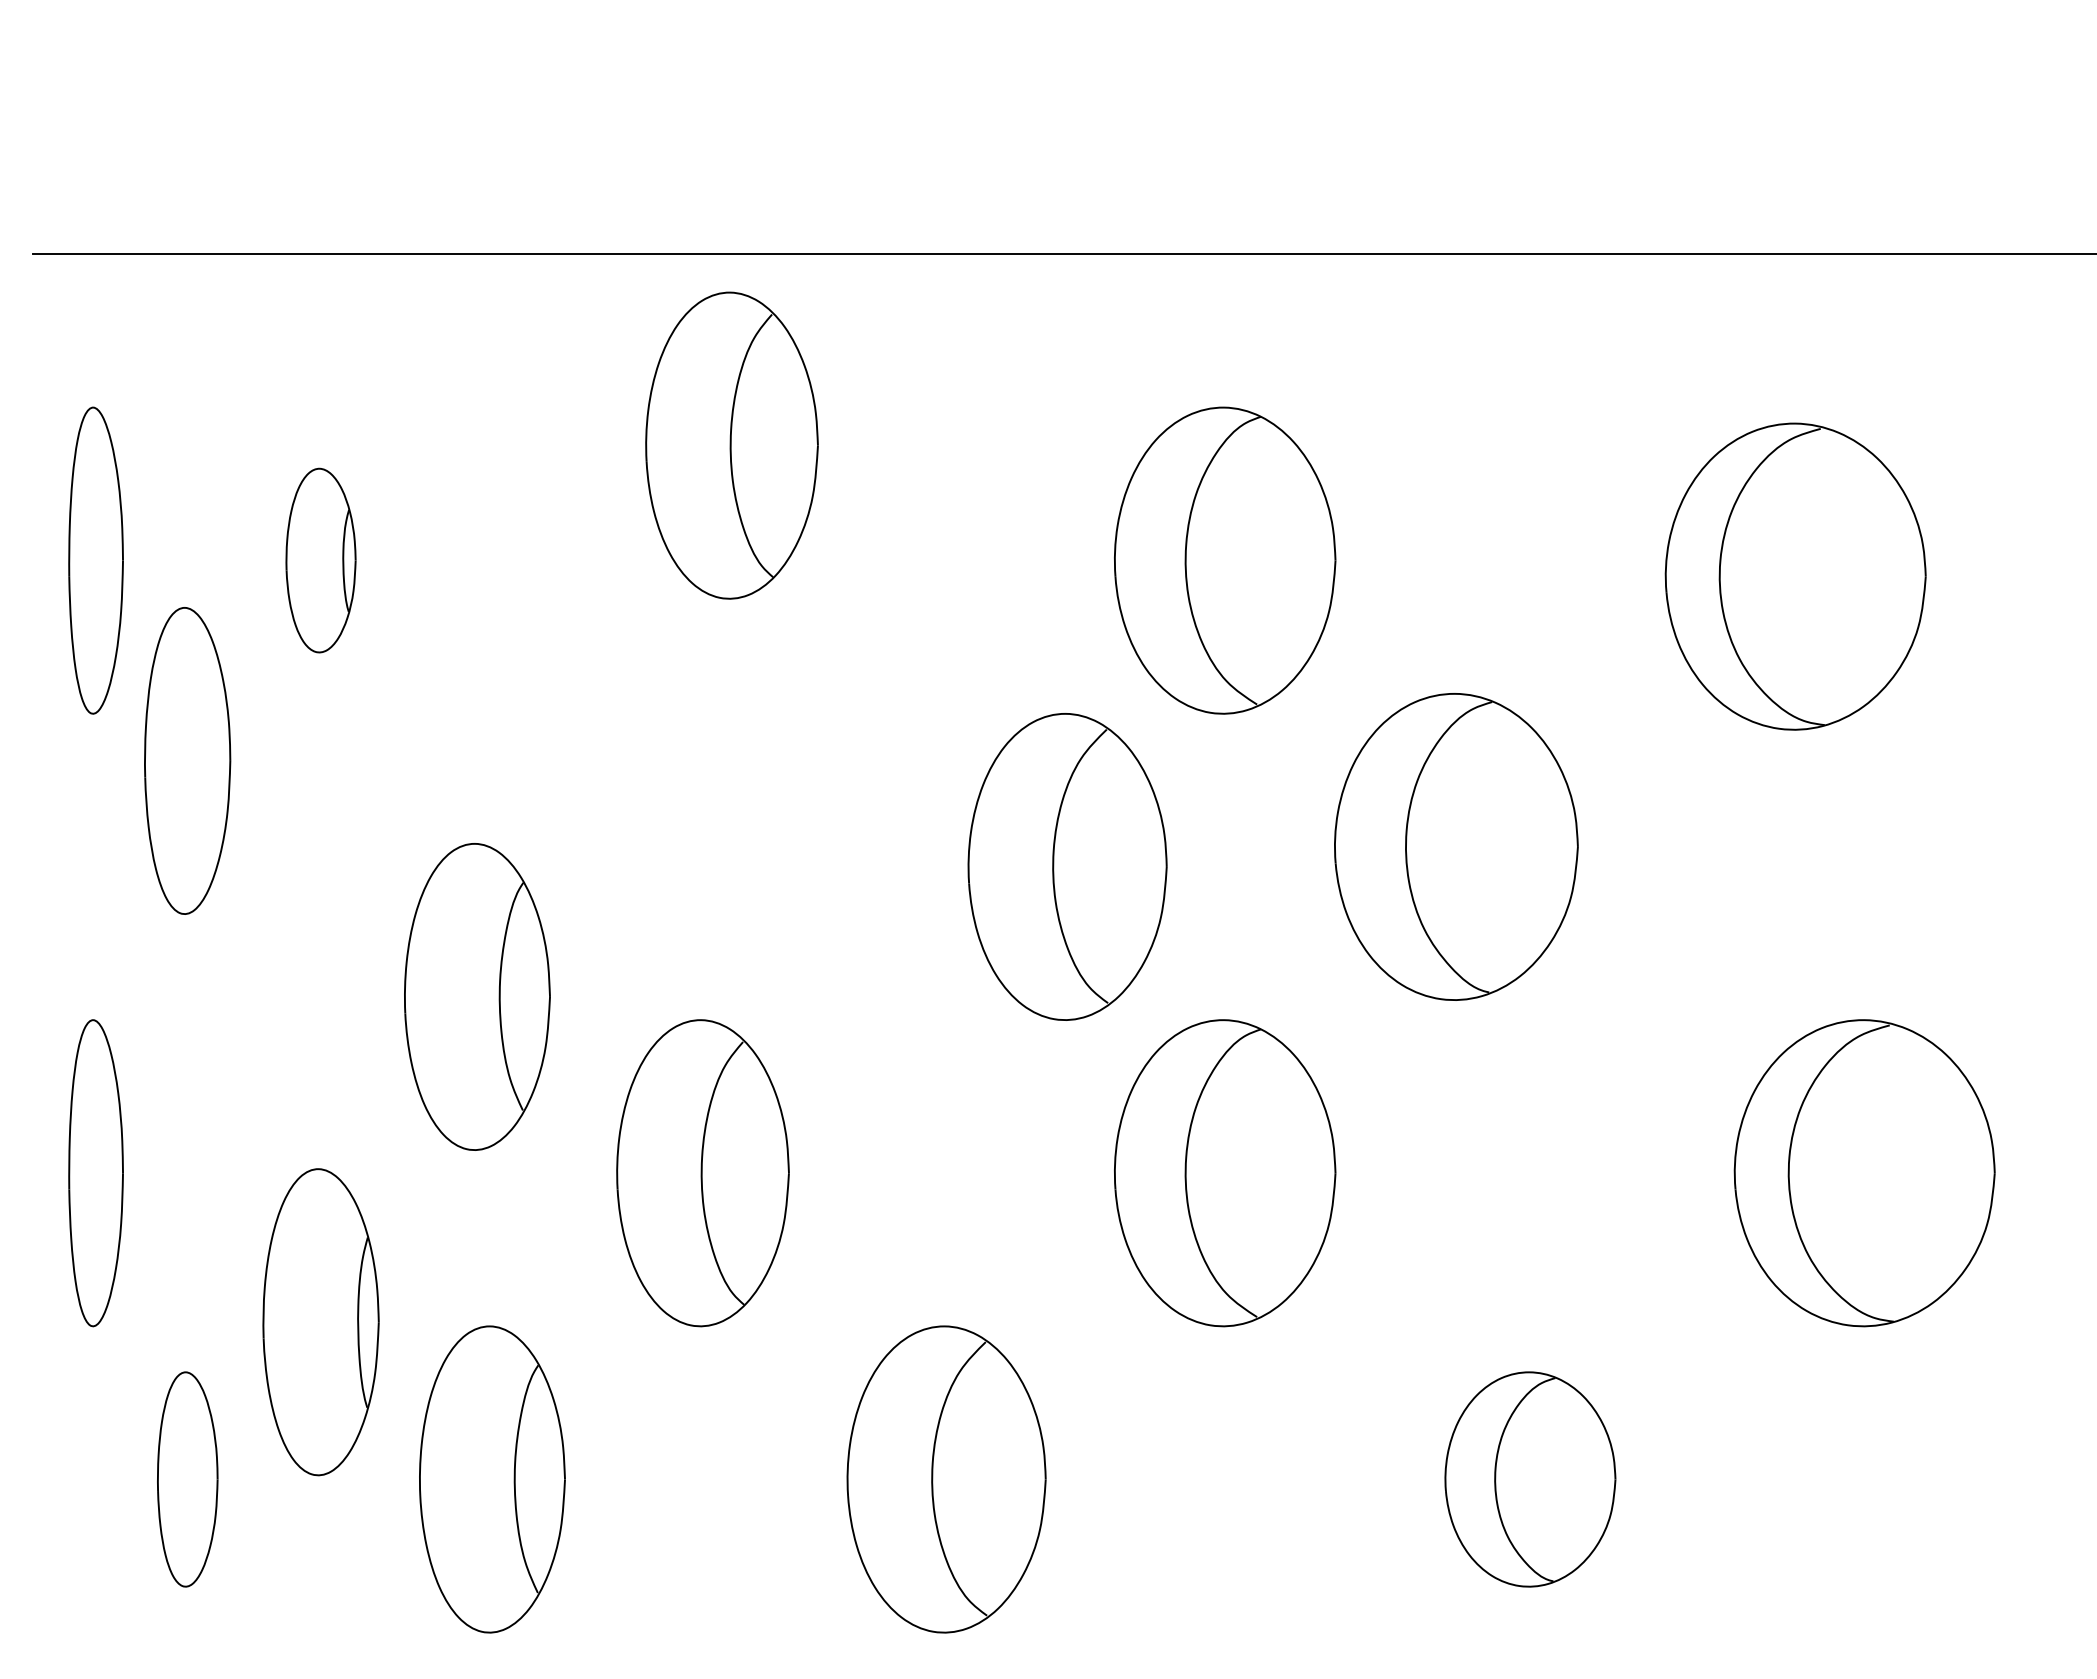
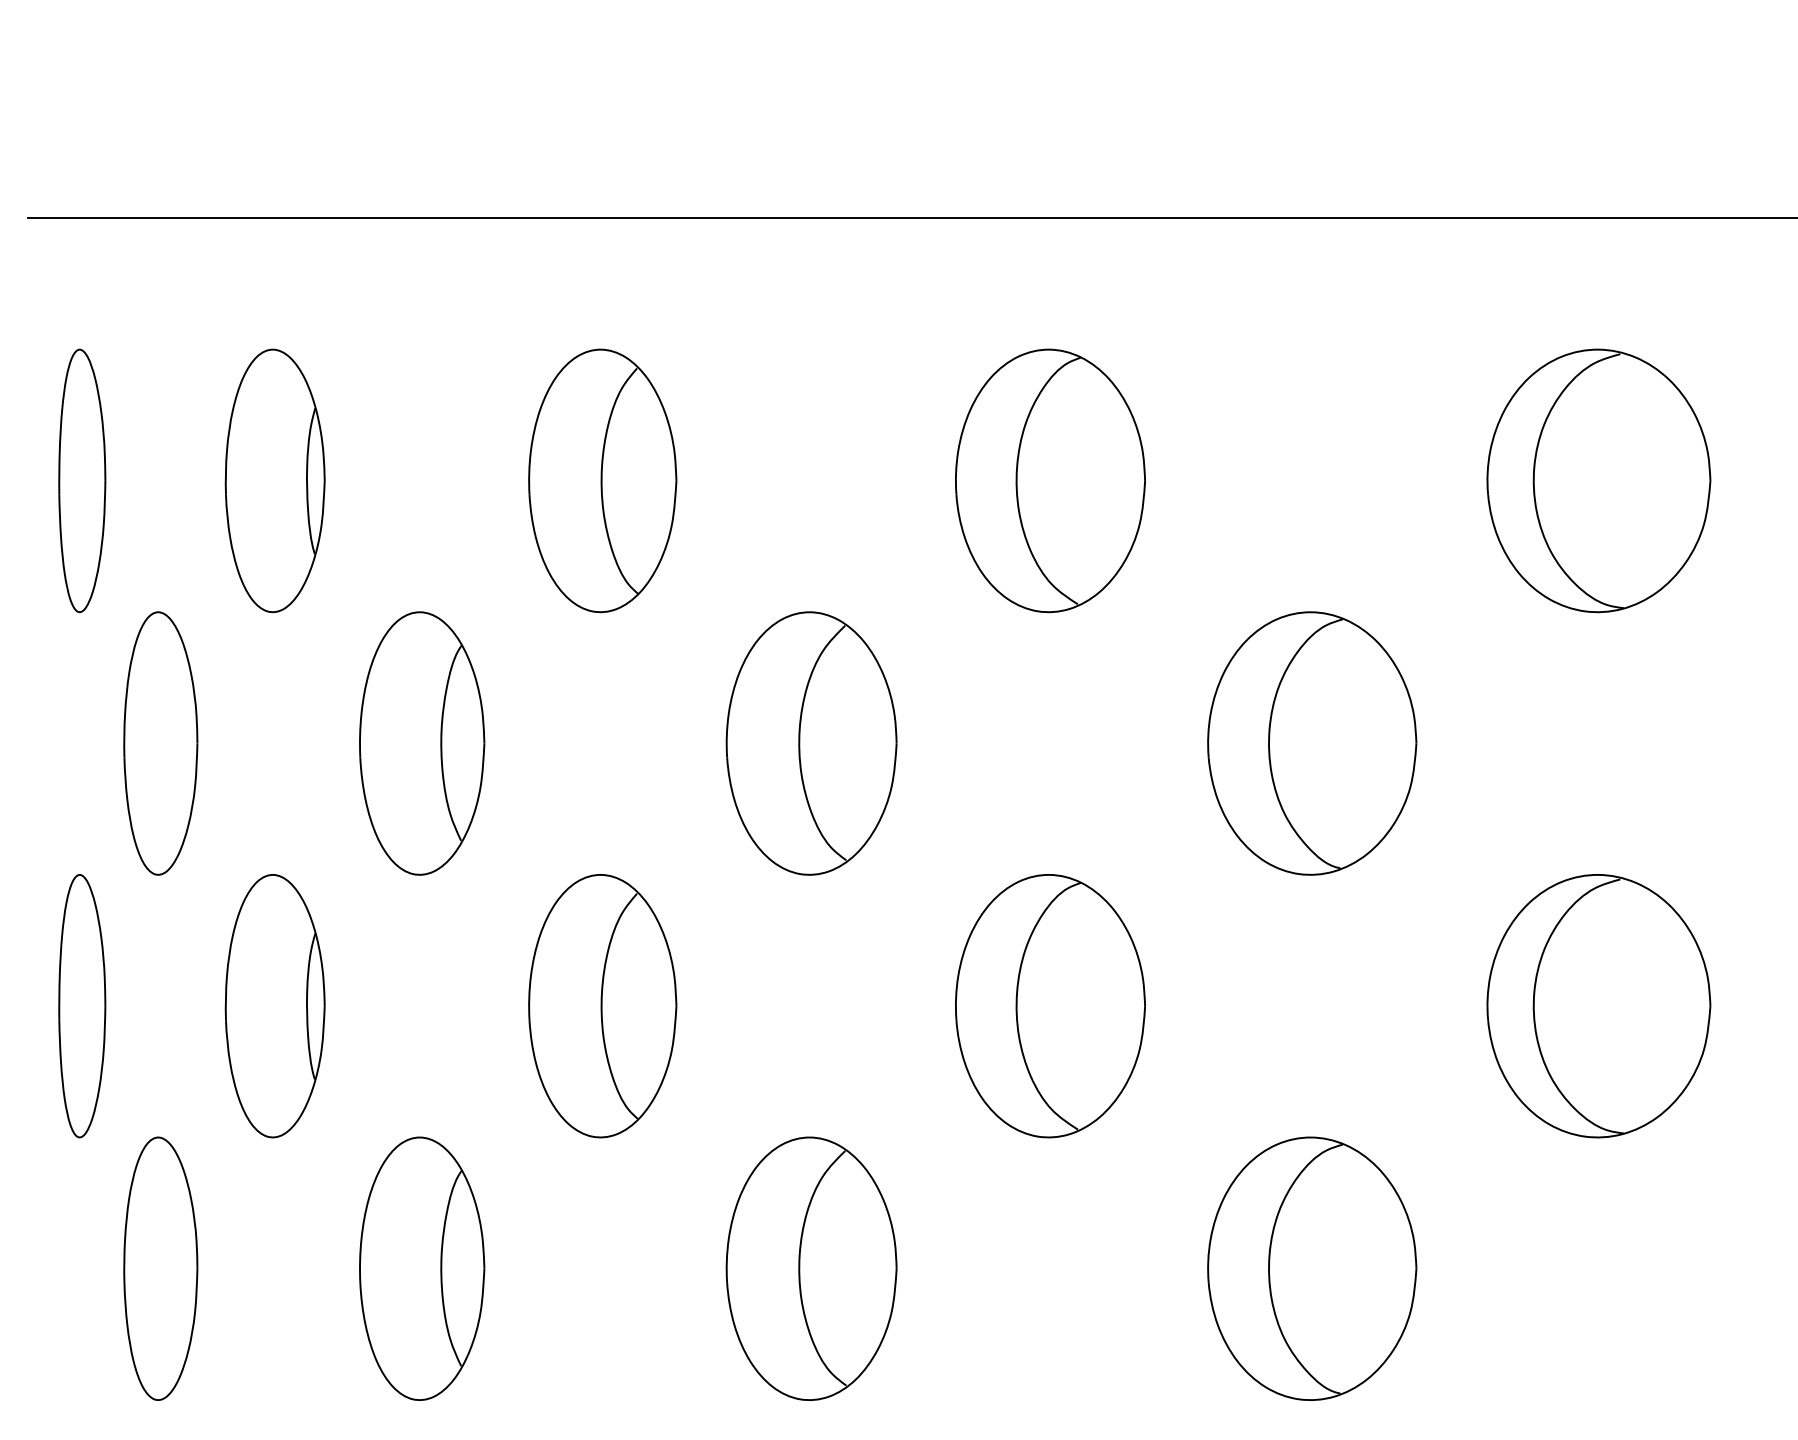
part: (731, 445) -> (602, 480), moved
part: (320, 560) -> (274, 480), size x1.67
part: (1795, 576) -> (1598, 480), moved
part: (187, 760) -> (160, 743), moved
part: (1456, 846) -> (1312, 743), moved
part: (1067, 866) -> (811, 743), moved
part: (477, 996) -> (422, 743), moved
part: (320, 1322) -> (274, 1006), moved
part: (187, 1479) -> (160, 1268), size x1.43
part: (1530, 1479) -> (1312, 1268), size x1.43

